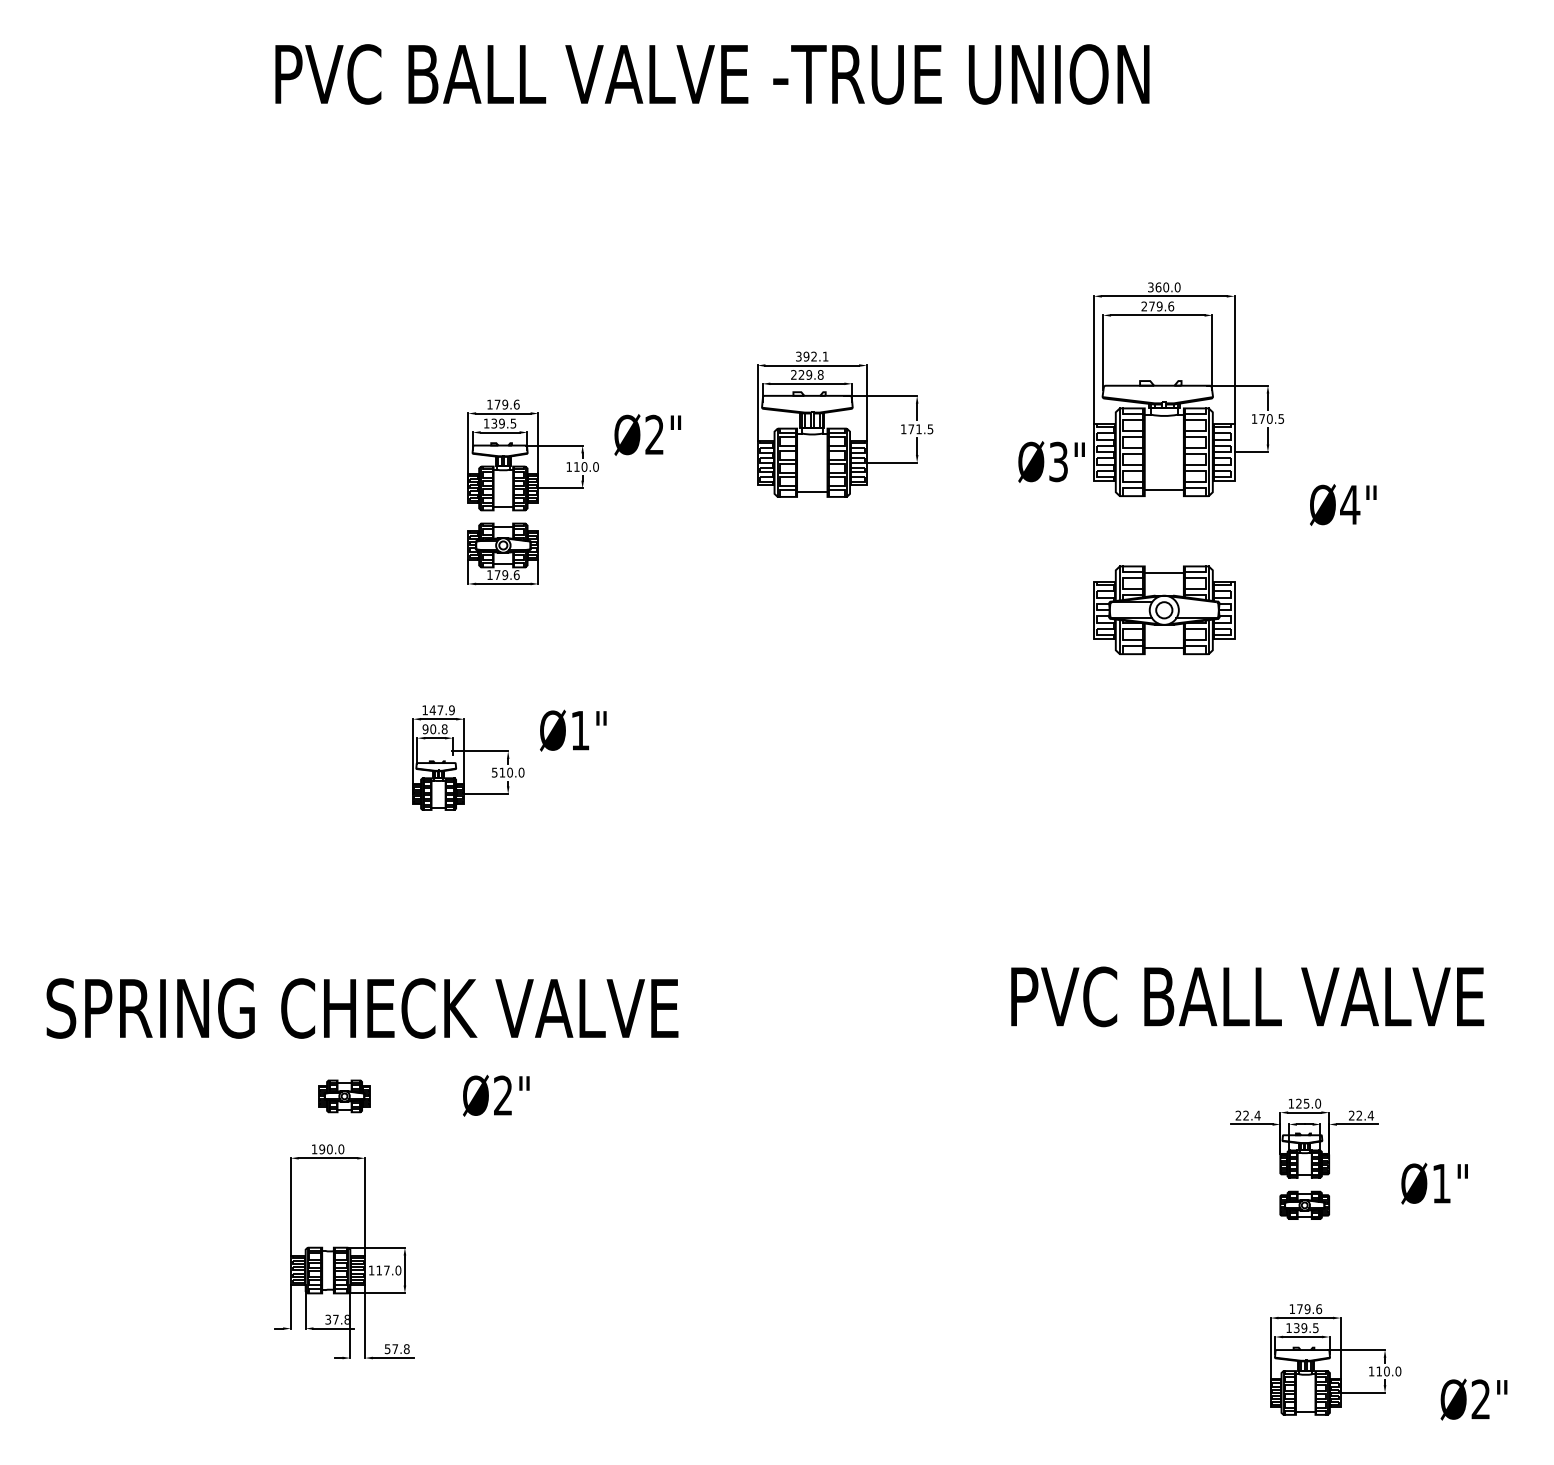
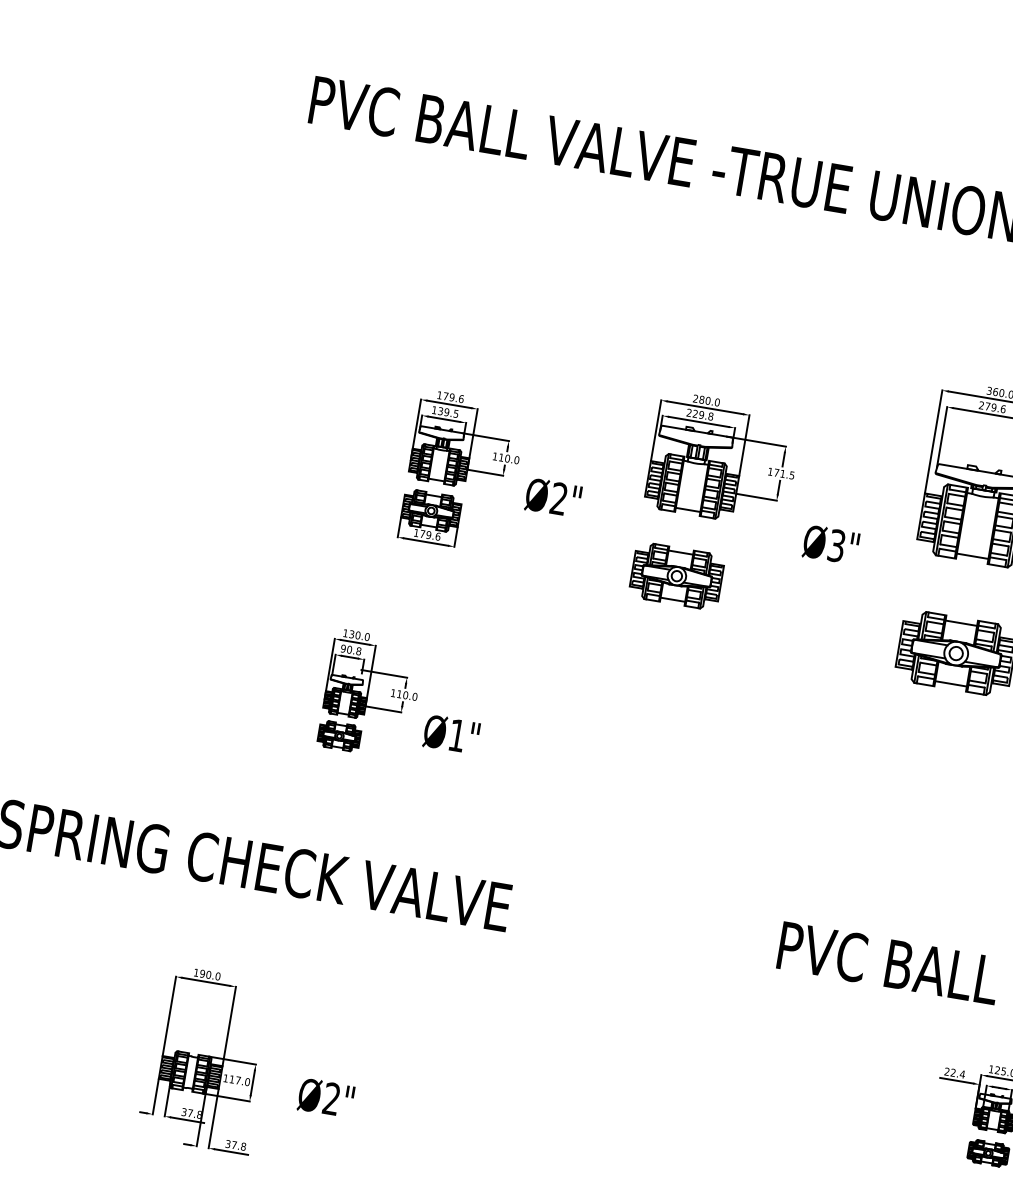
text: (812, 356) -> (706, 400), 392.1 -> 280.0
text: (647, 434) -> (553, 497), moved
text: (1051, 461) -> (831, 544), moved
part: (812, 574) -> (677, 576), added
text: (441, 710) -> (358, 635), 147.9 -> 130.0
text: (573, 730) -> (451, 734), moved
text: (494, 772) -> (393, 693), 510.0 -> 110.0
text: (496, 1095) -> (326, 1097), moved
part: (344, 1096) -> (339, 736), moved
text: (387, 1348) -> (228, 1143), 57.8 -> 37.8

